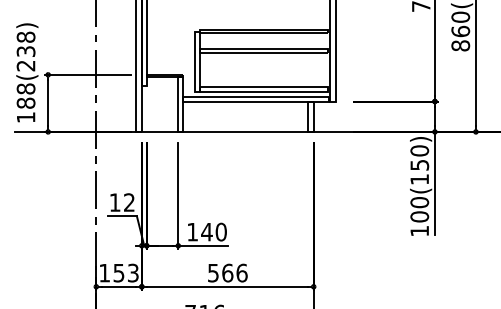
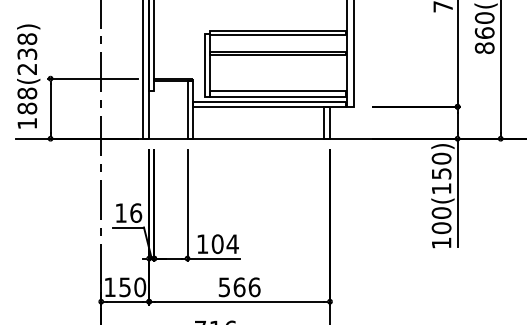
text: (129, 202) -> (136, 212), 12 -> 16
text: (213, 232) -> (224, 244), 140 -> 104
text: (133, 273) -> (140, 287), 153 -> 150

